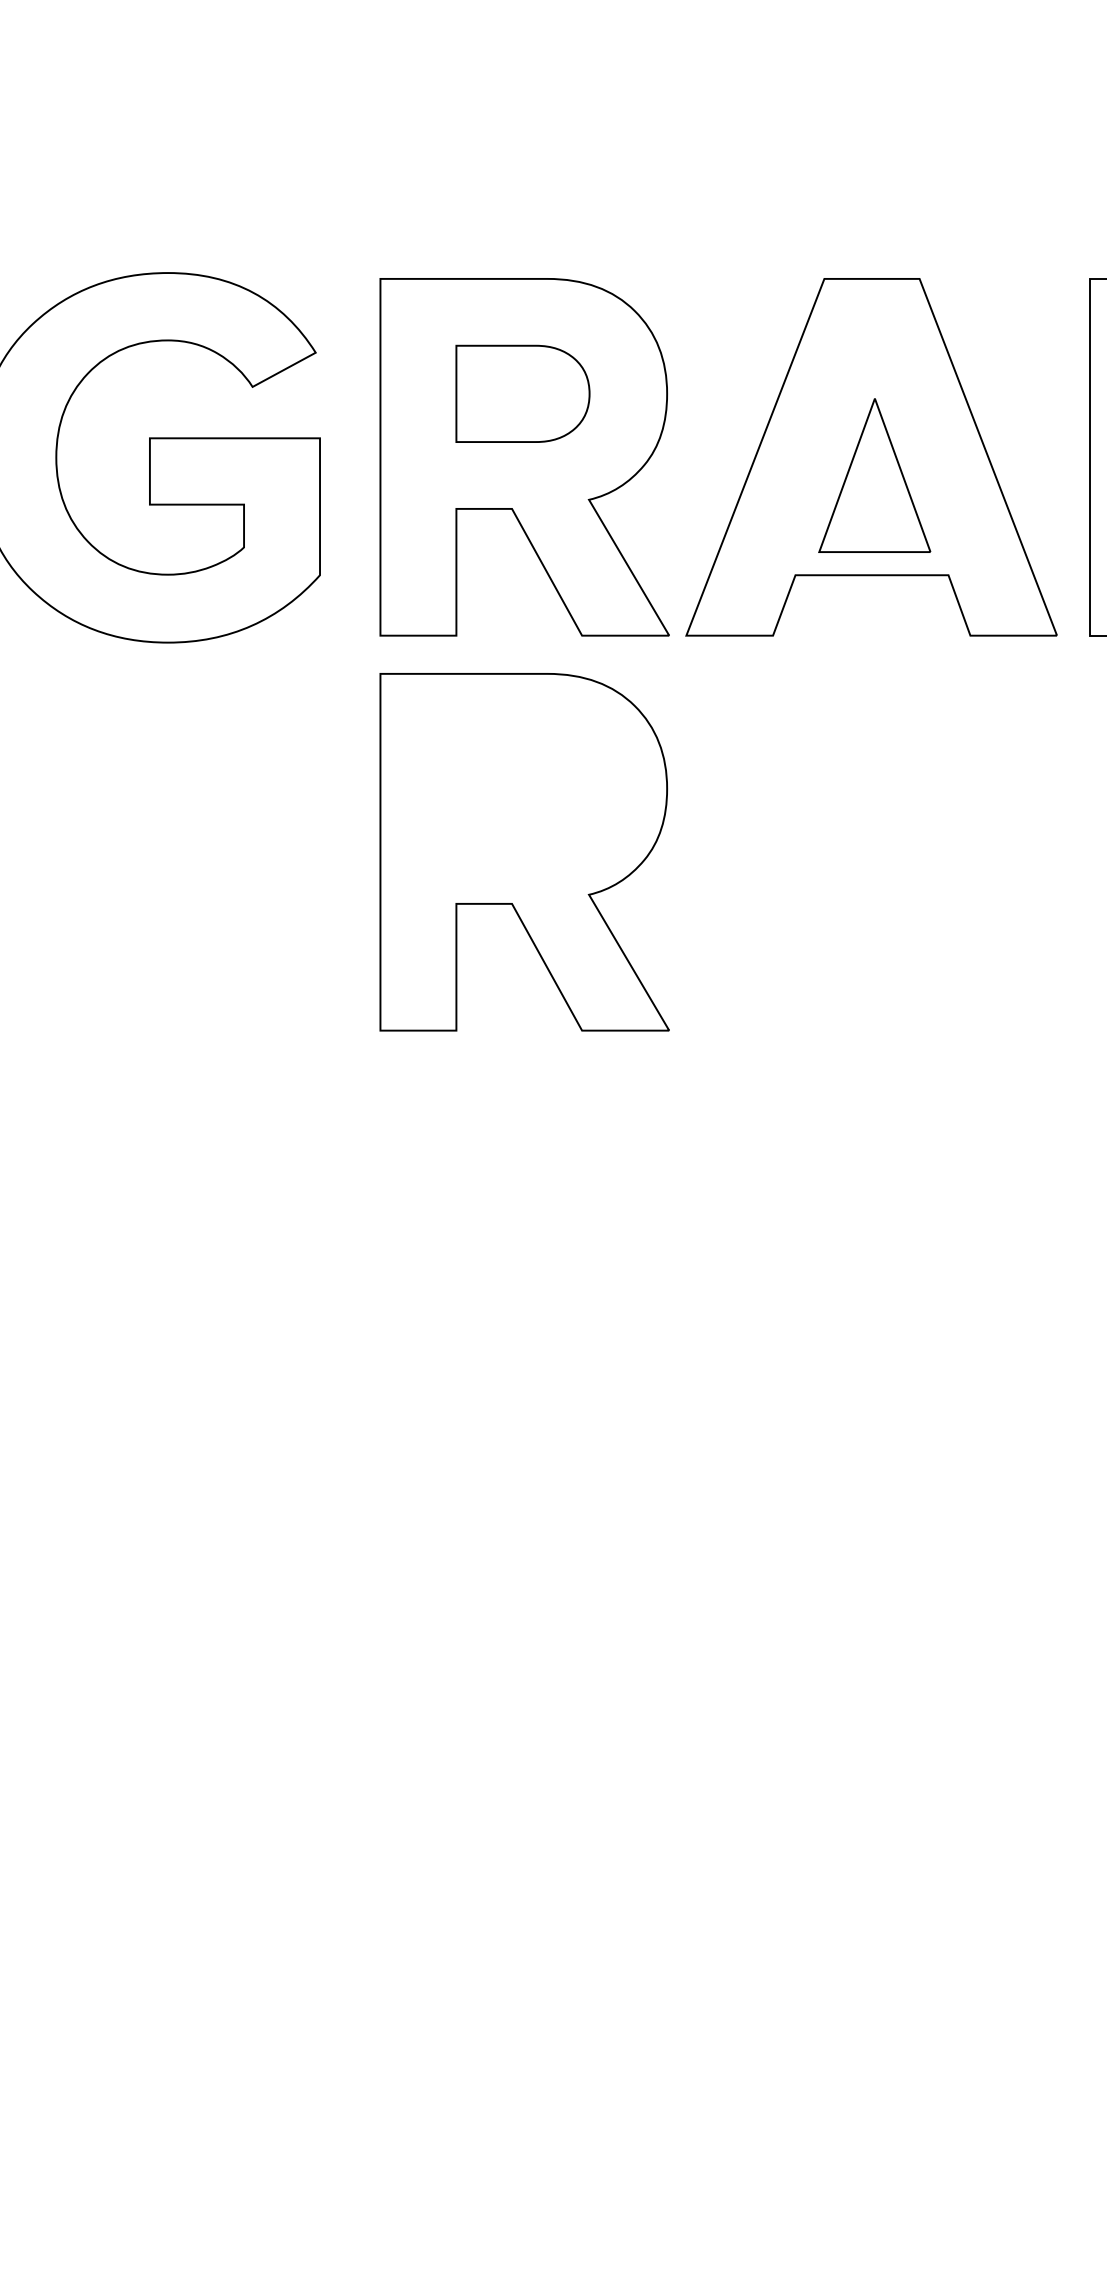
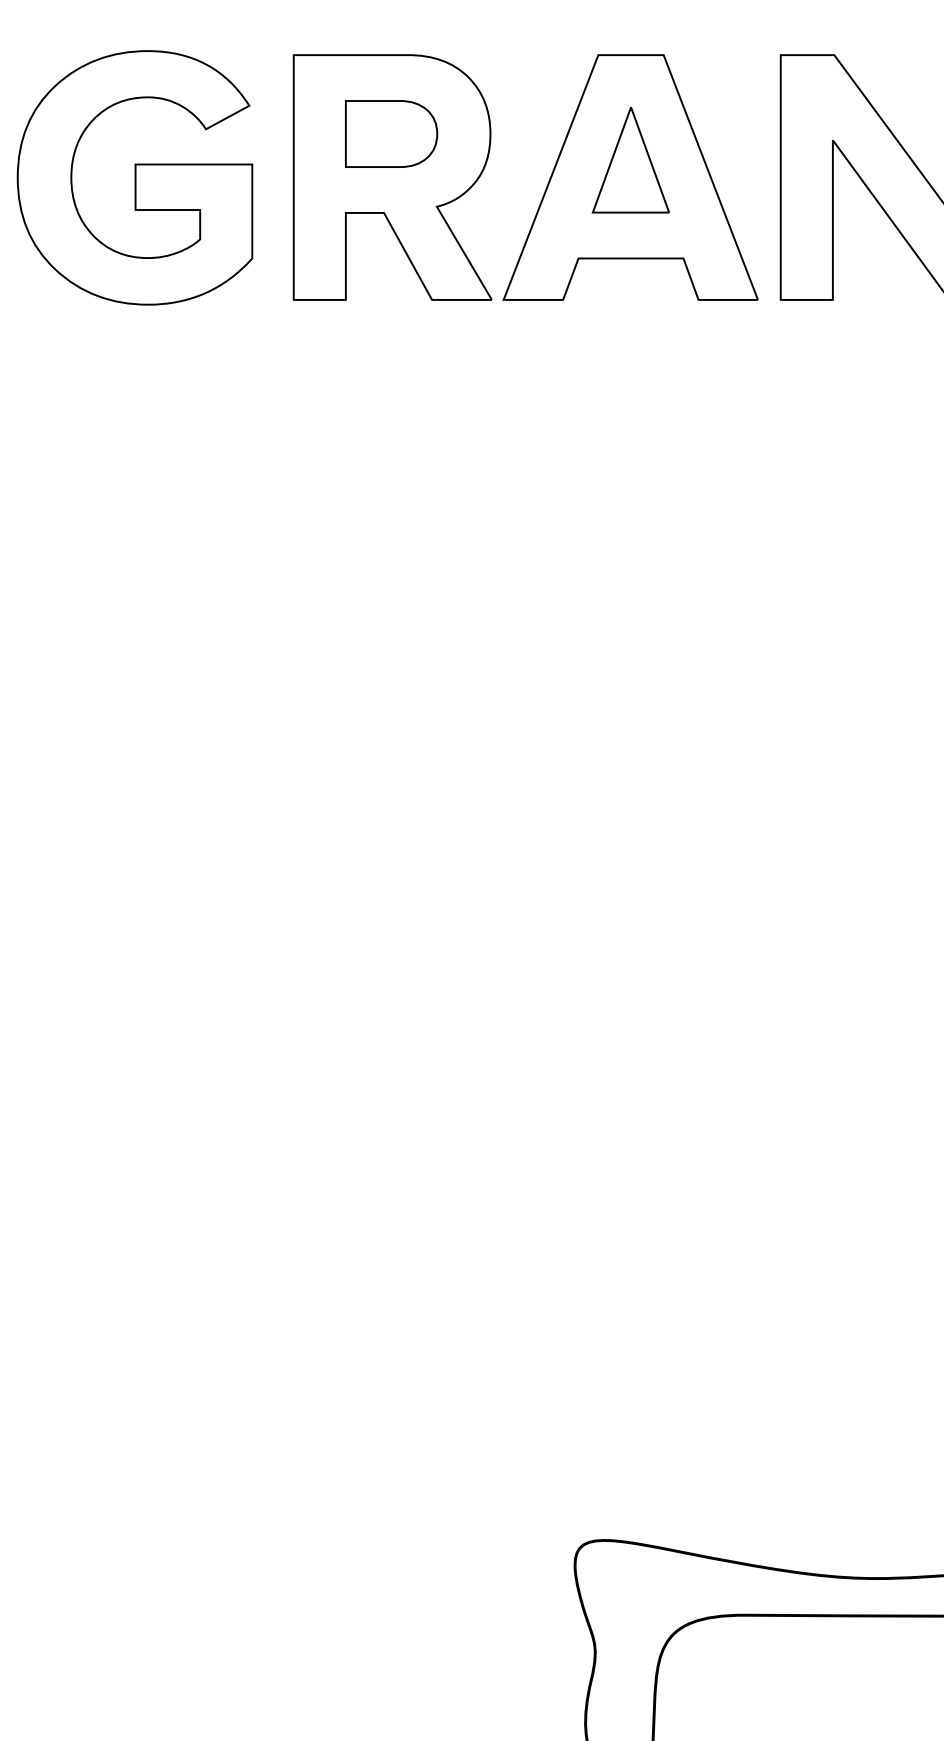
part: (874, 476) -> (630, 160), moved
part: (524, 852) -> (392, 448), removed

